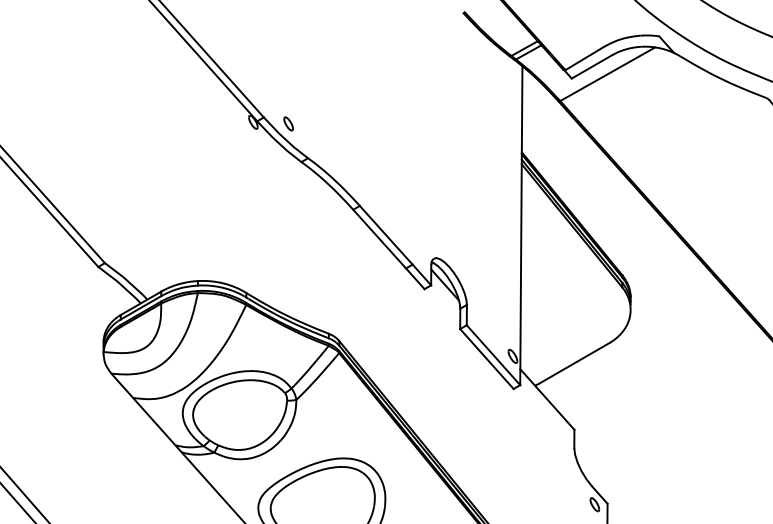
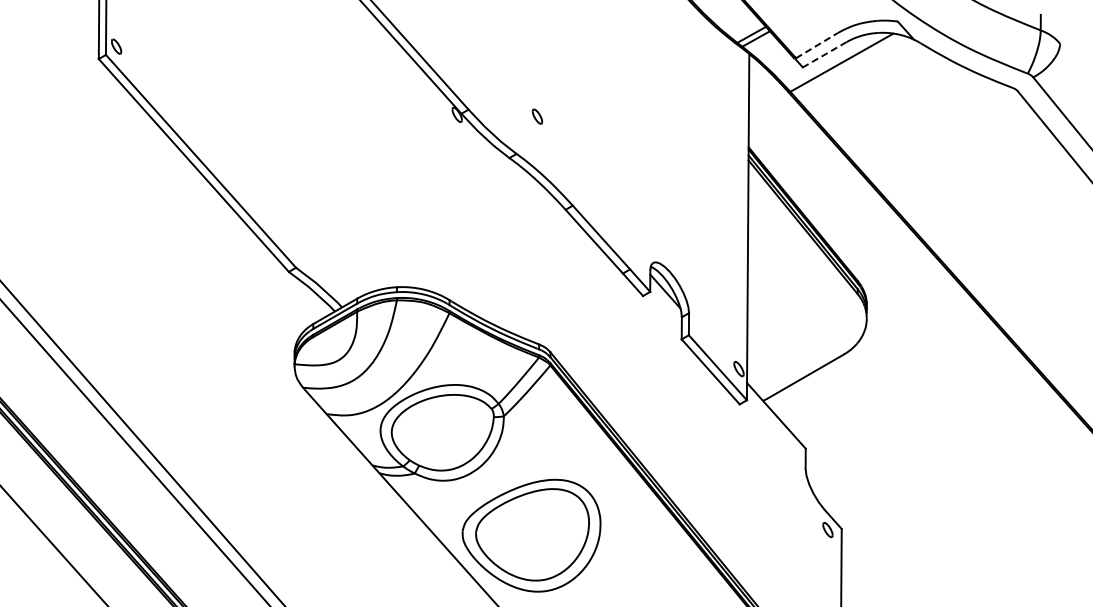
line: (585, 58) -> (817, 45), solid -> dashed
line: (591, 67) -> (824, 55), solid -> dashed
part: (288, 123) -> (537, 116), moved

